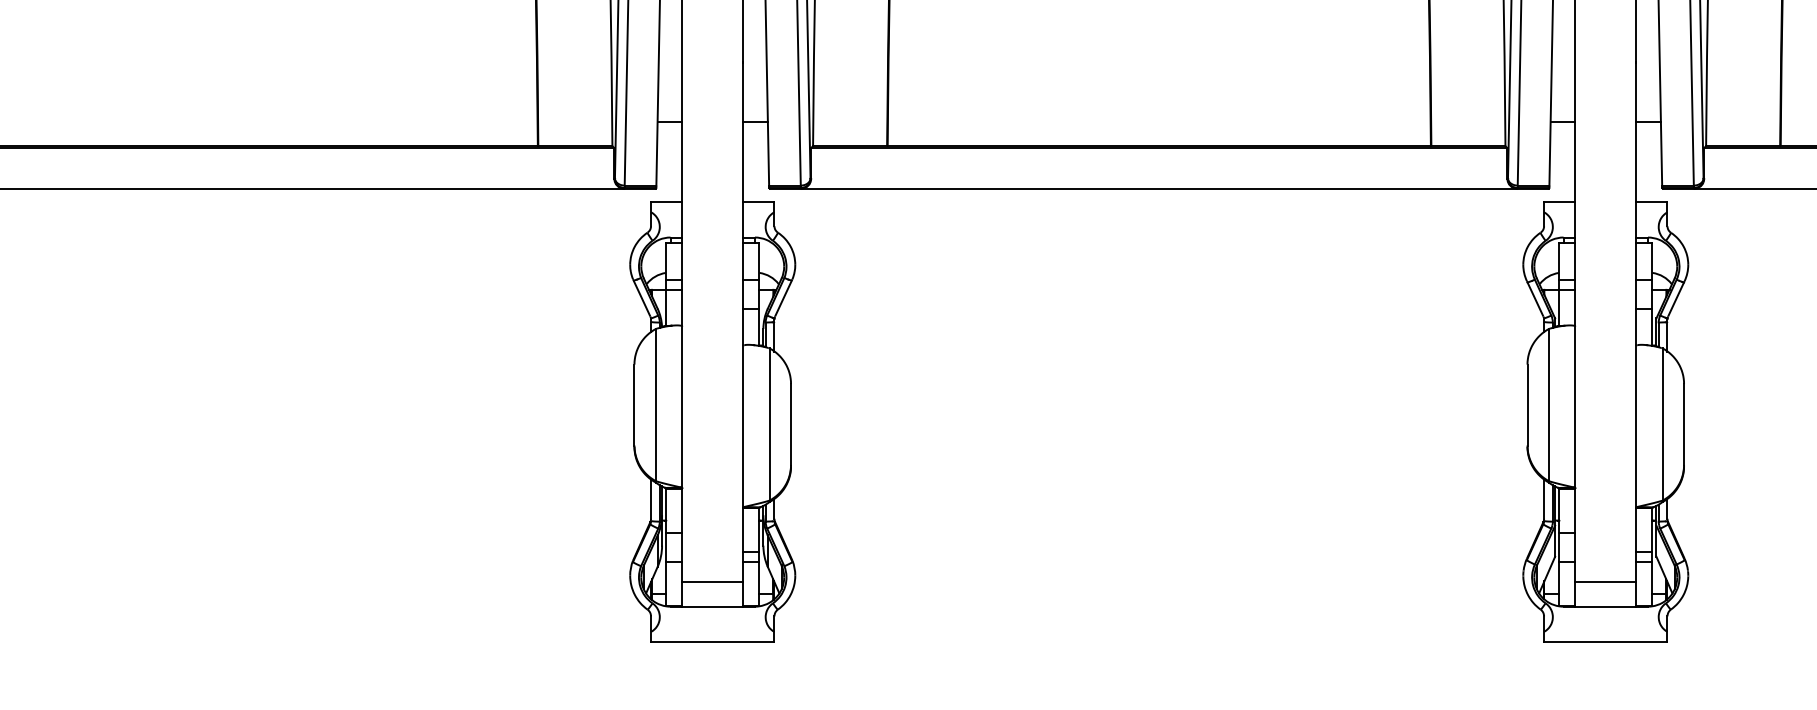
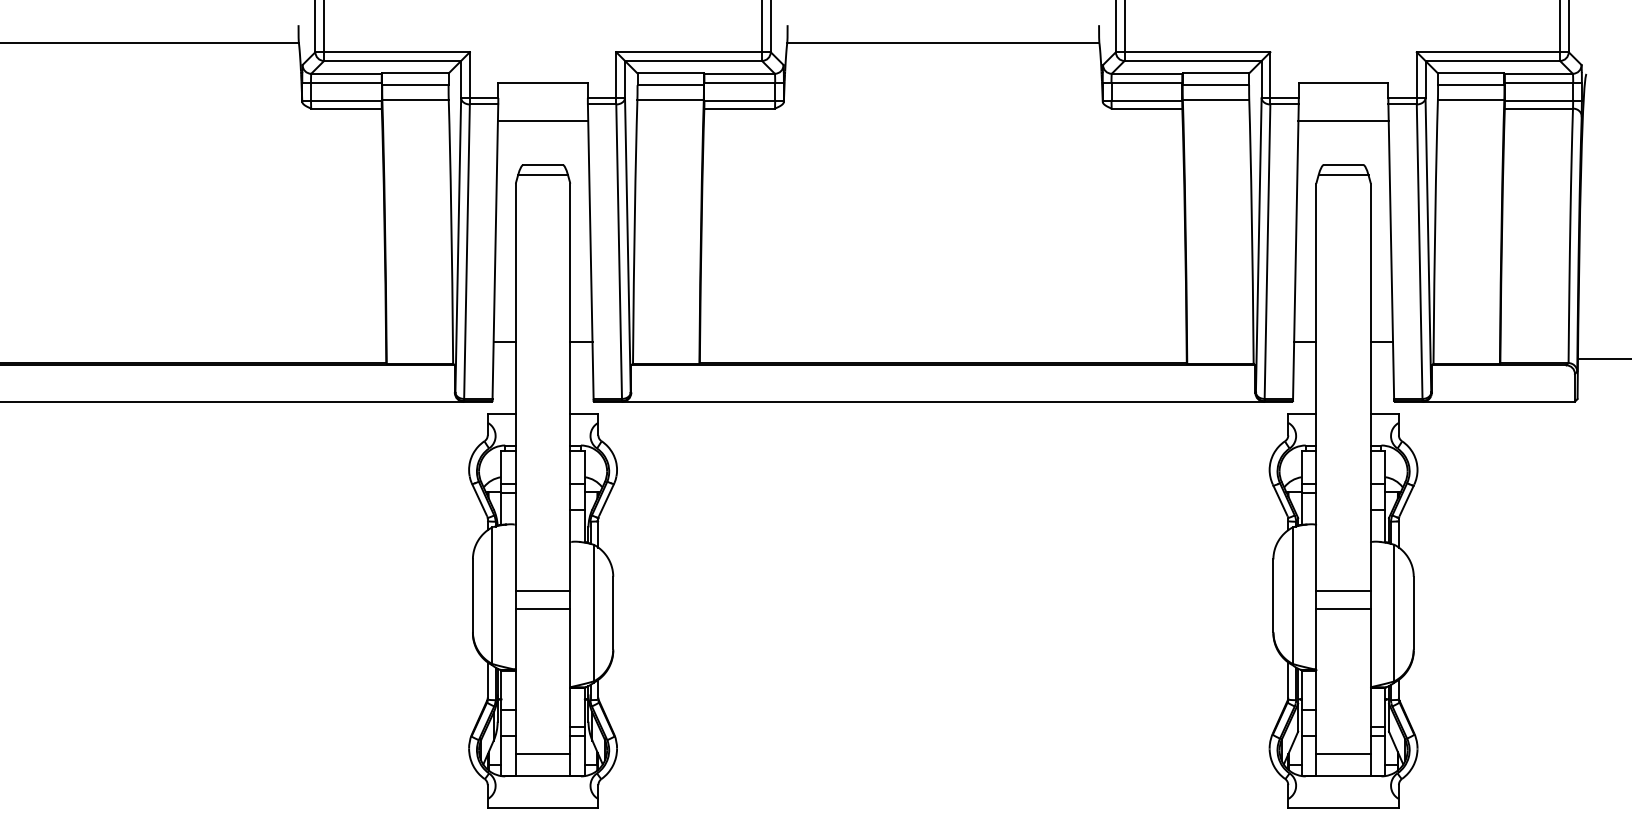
line: (712, 400) -> (542, 591), added
line: (1605, 400) -> (1343, 591), added
line: (712, 419) -> (542, 608), added
line: (1605, 419) -> (1343, 608), added

